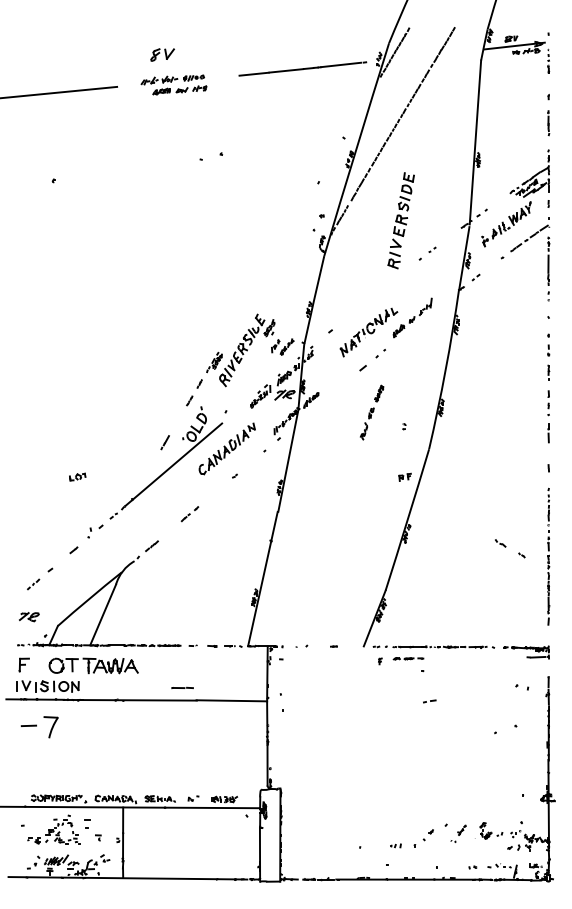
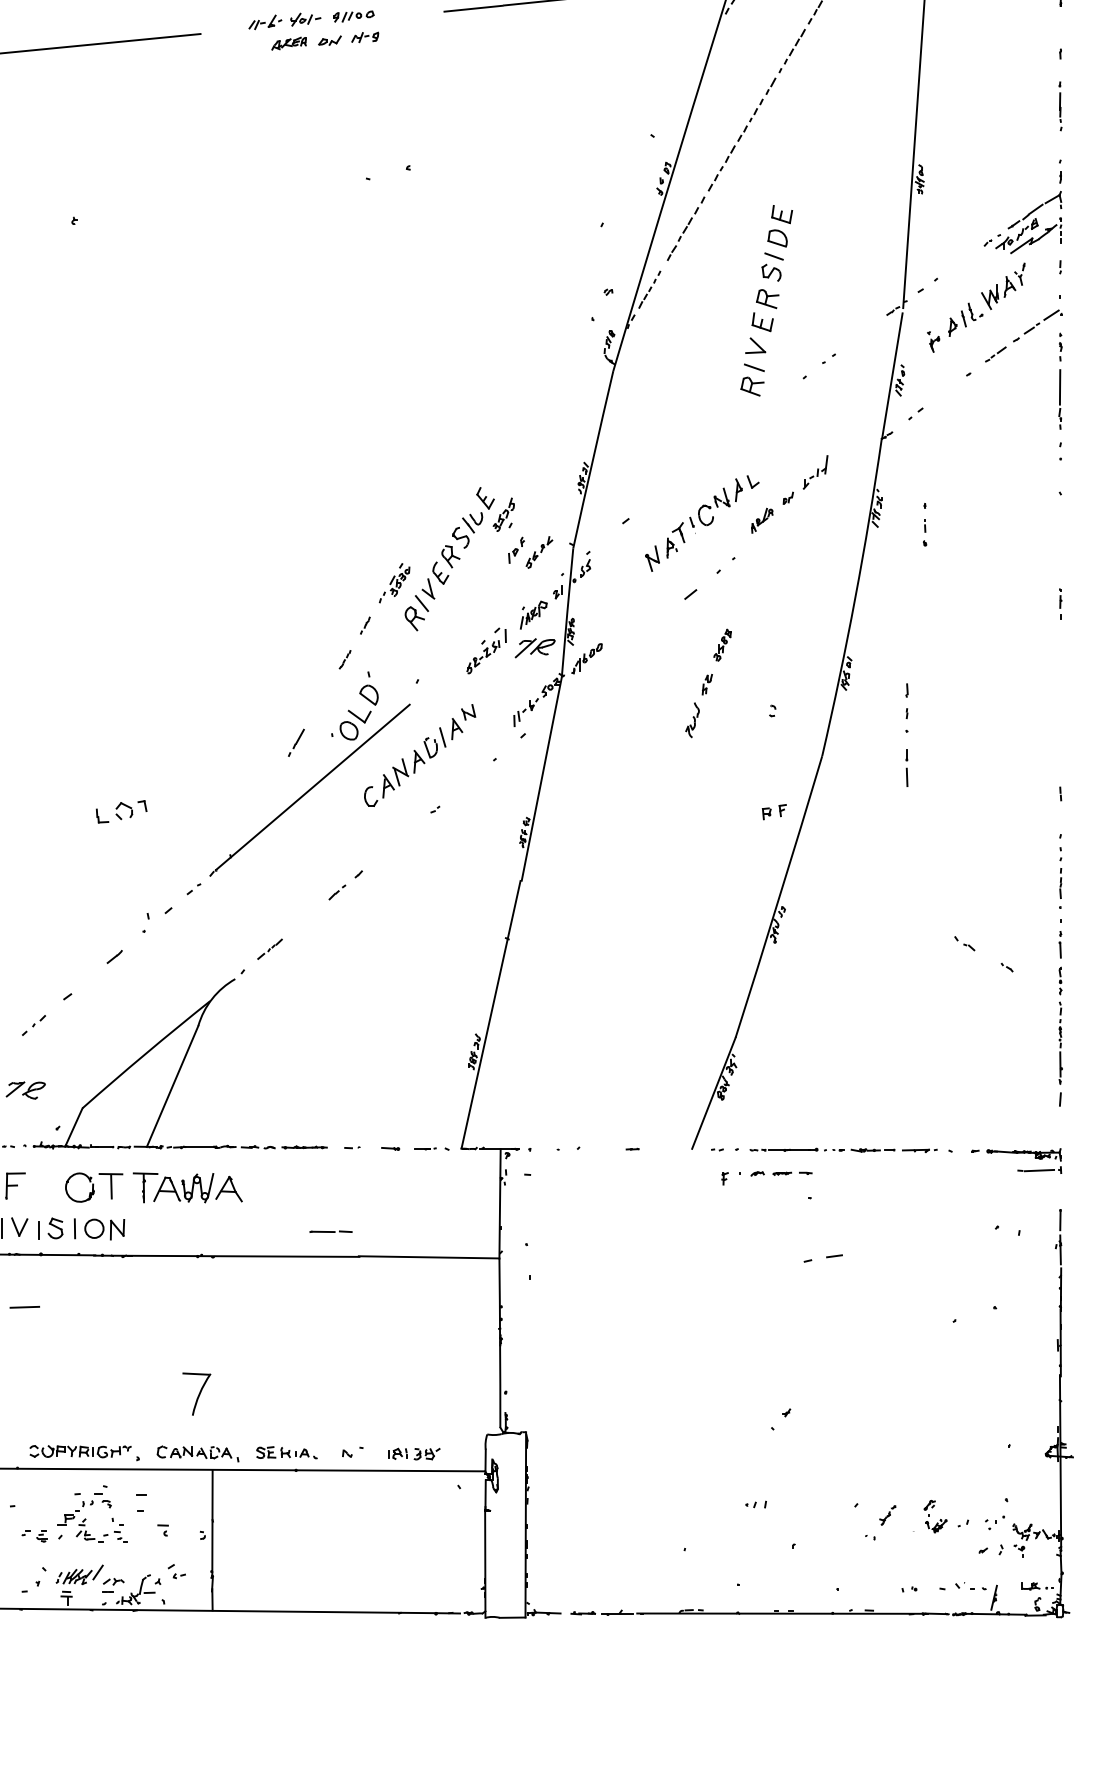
part: (548, 344) -> (924, 523), moved
line: (548, 416) -> (906, 734), moved
part: (77, 476) -> (121, 810), size x1.6
part: (429, 701) -> (823, 1258), size x1.6
part: (50, 727) -> (195, 1394), moved
part: (427, 835) -> (779, 1420), moved
part: (395, 845) -> (755, 1503), moved

